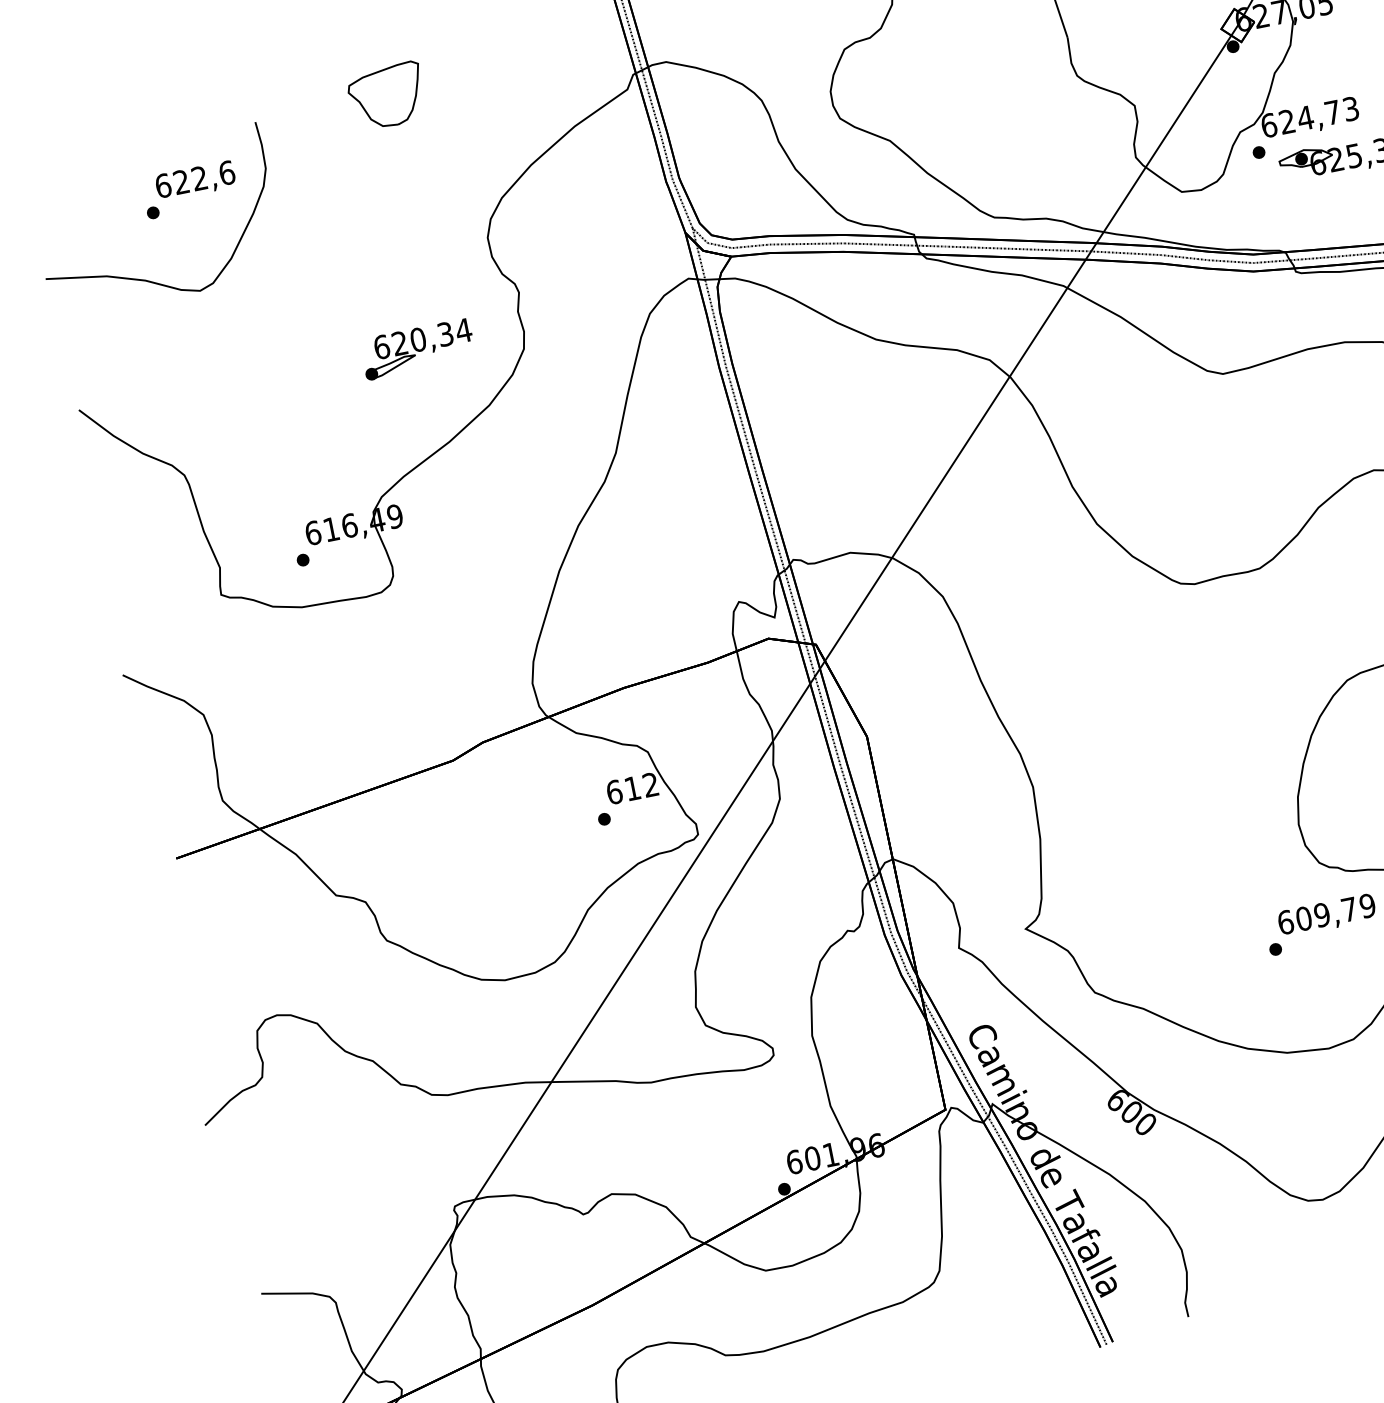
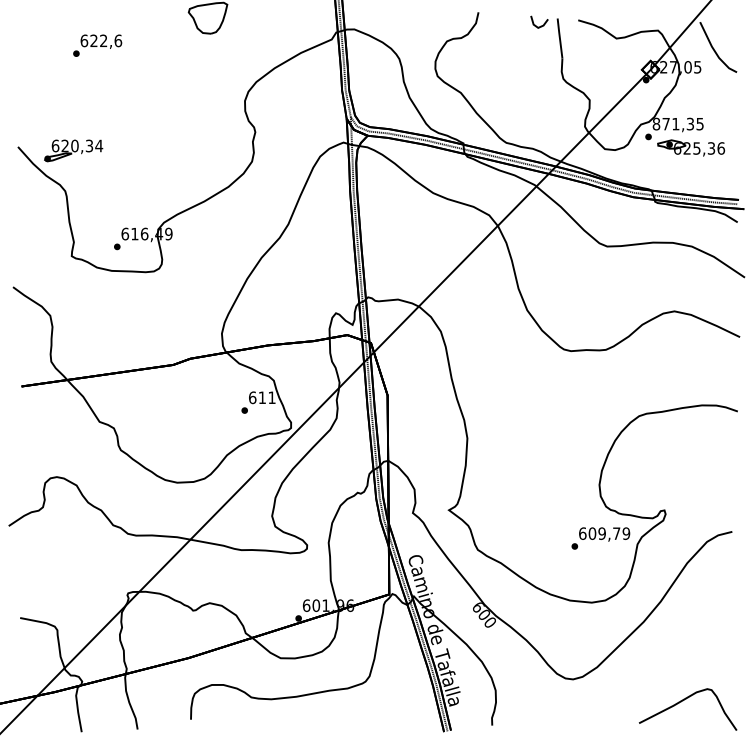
text: (1308, 116) -> (677, 123), 624,73 -> 871,35
curve: (145, 278) -> (65, 86), removed
part: (417, 348) -> (73, 150), moved
text: (649, 784) -> (271, 397), 612 -> 611

